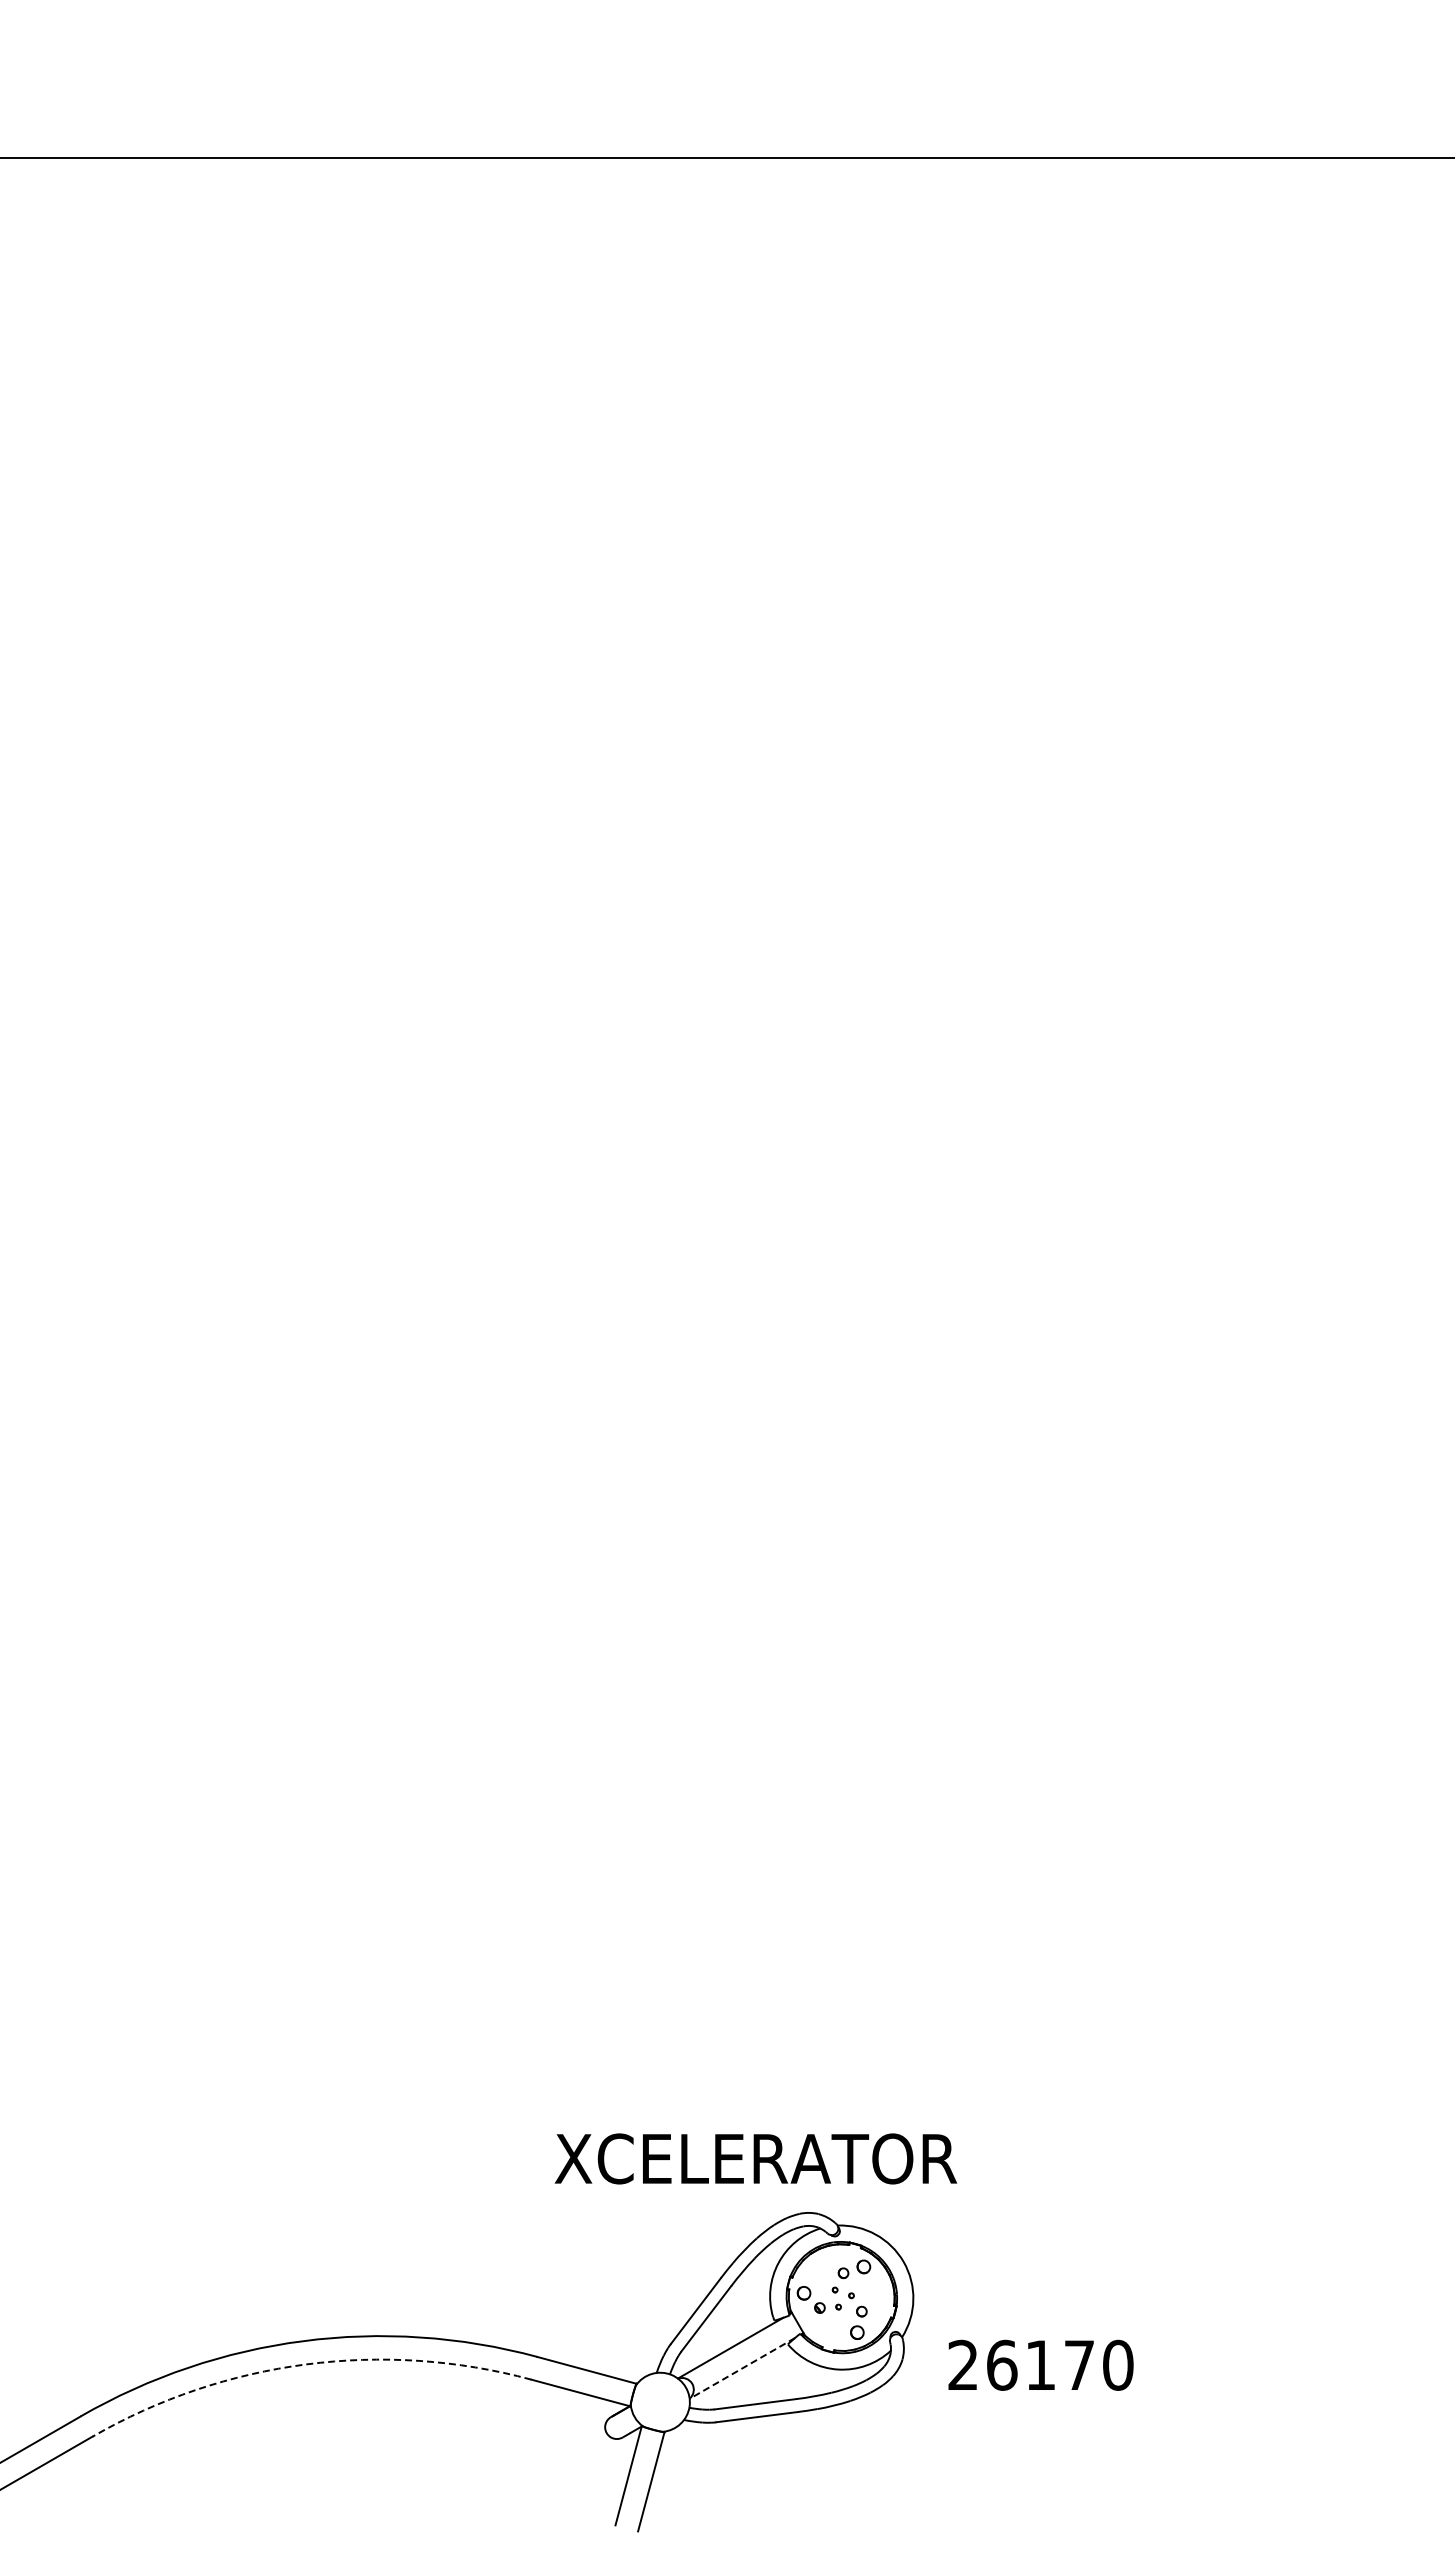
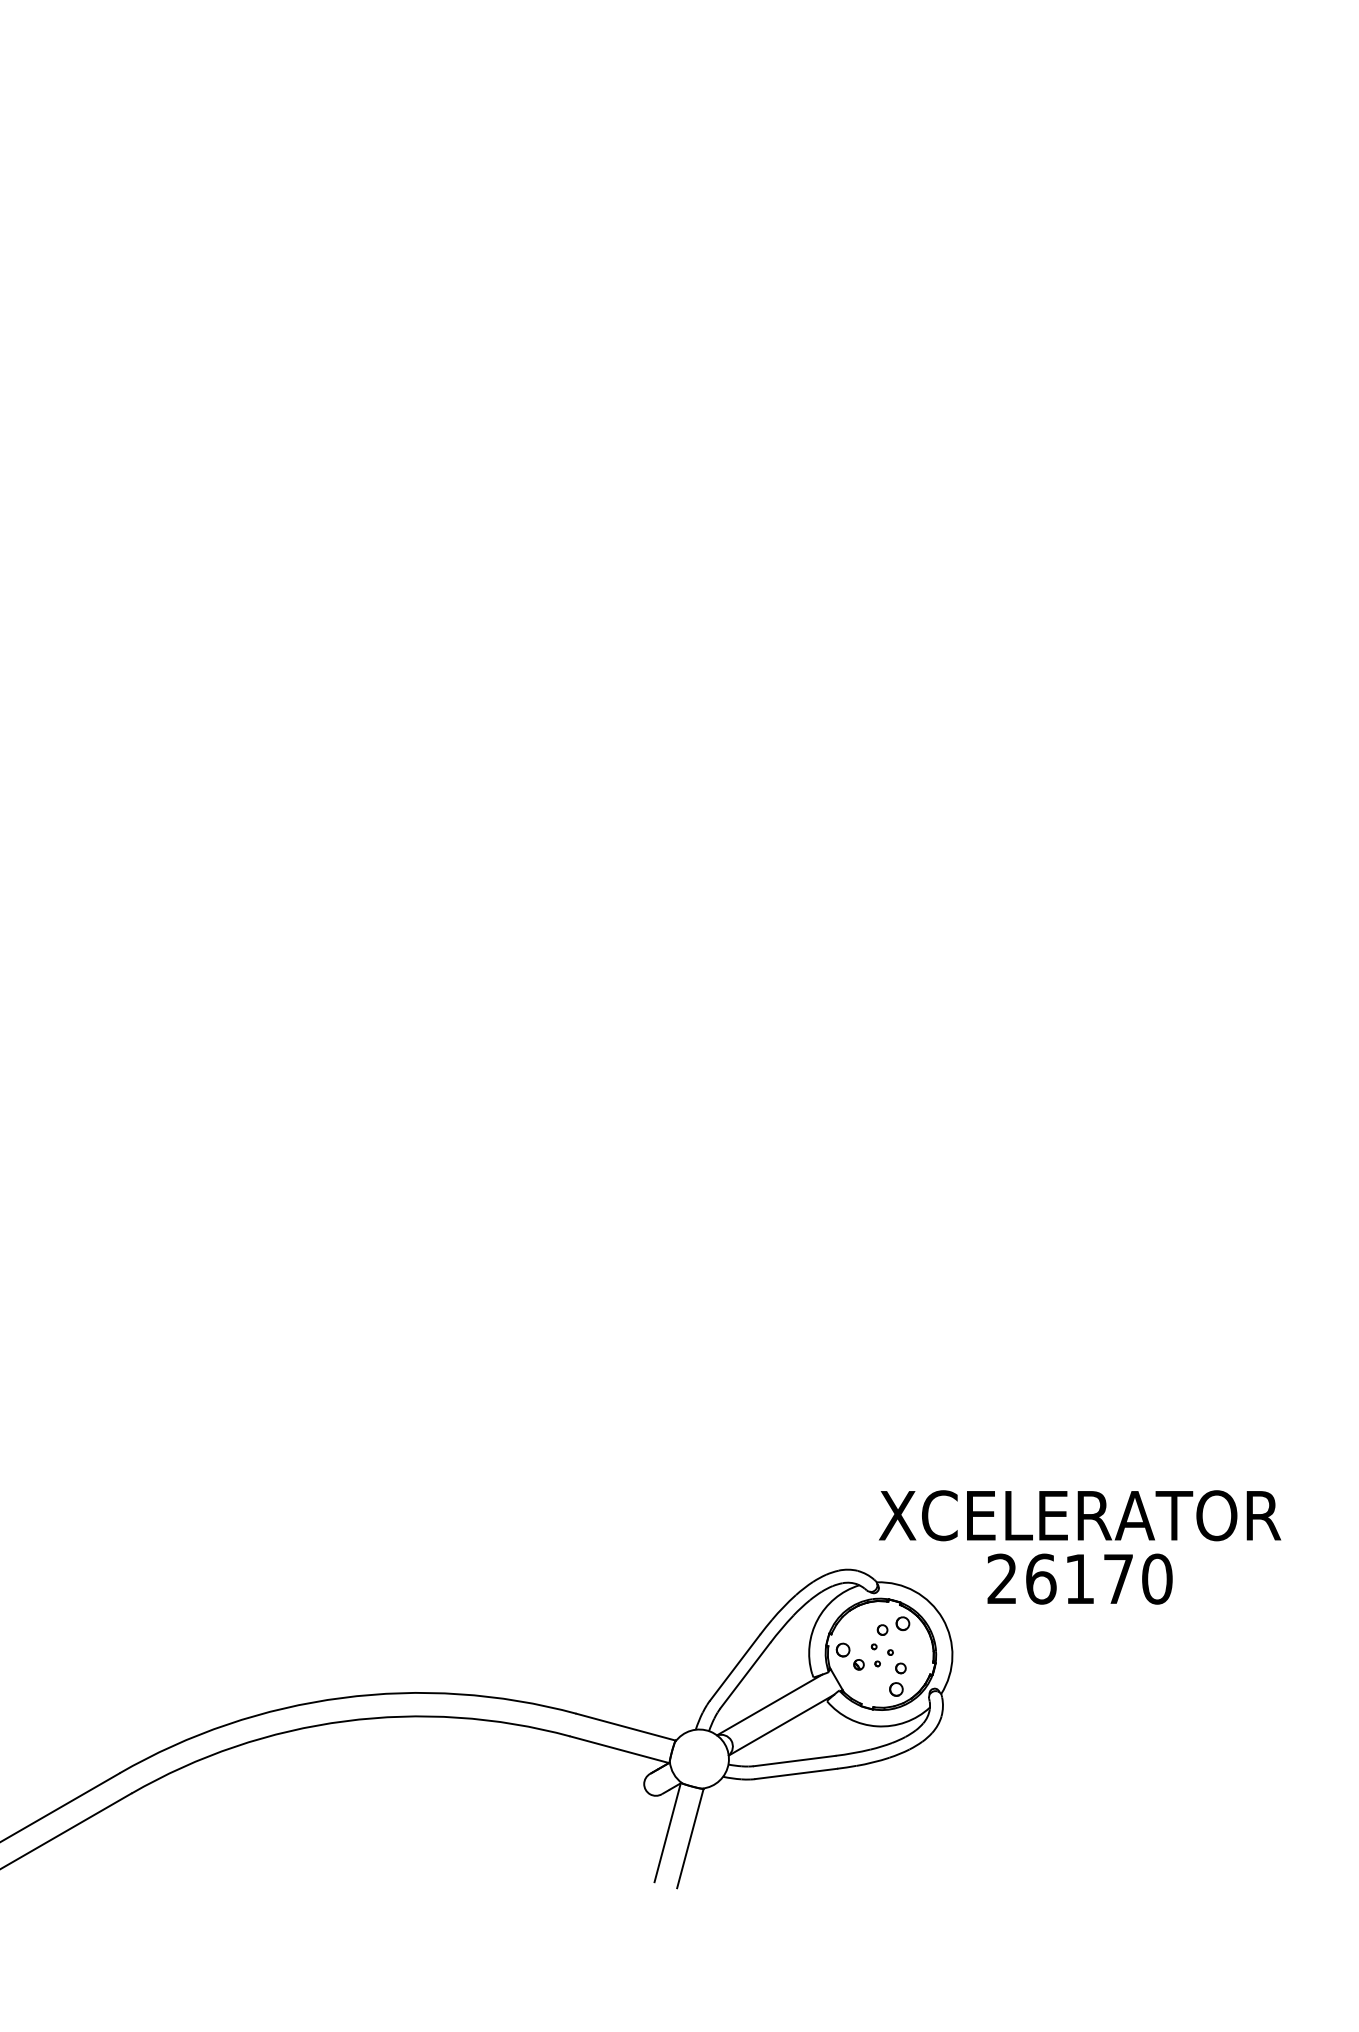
text: (755, 2158) -> (1079, 1515), moved
arc: (306, 2364) -> (345, 1721), dashed -> solid
text: (1040, 2364) -> (1079, 1578), moved
line: (742, 2368) -> (781, 1725), dashed -> solid

